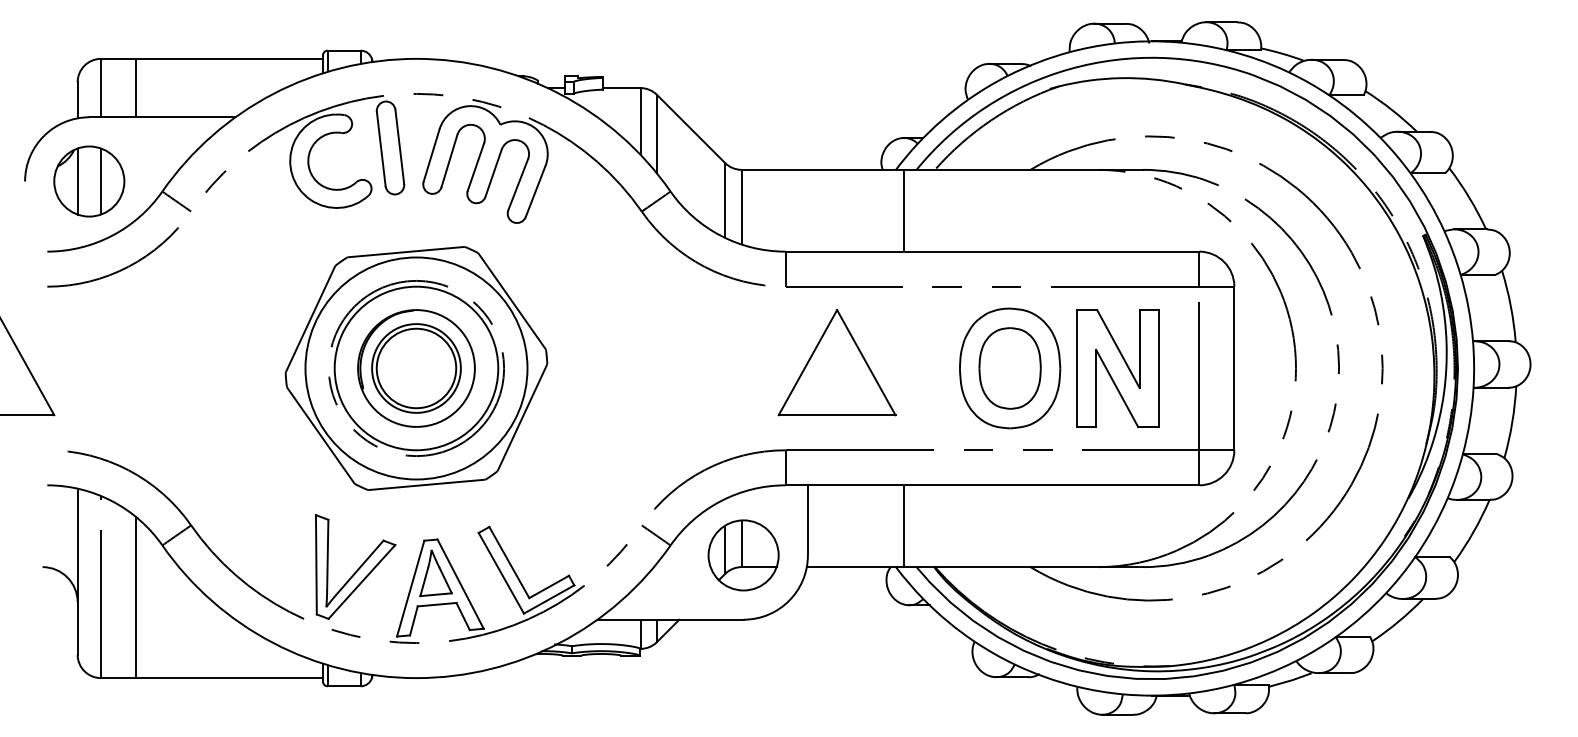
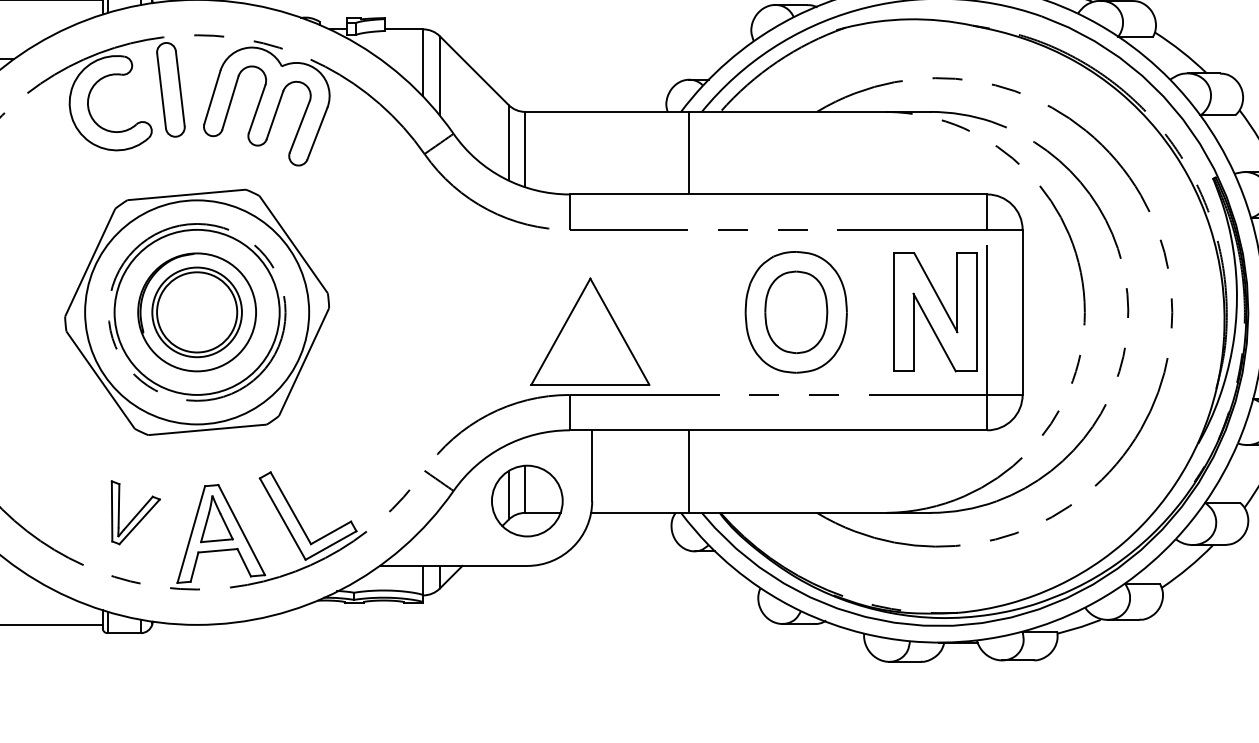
part: (836, 362) -> (589, 331), moved
part: (1117, 368) -> (934, 312), moved
part: (355, 566) -> (135, 512), size x0.6

